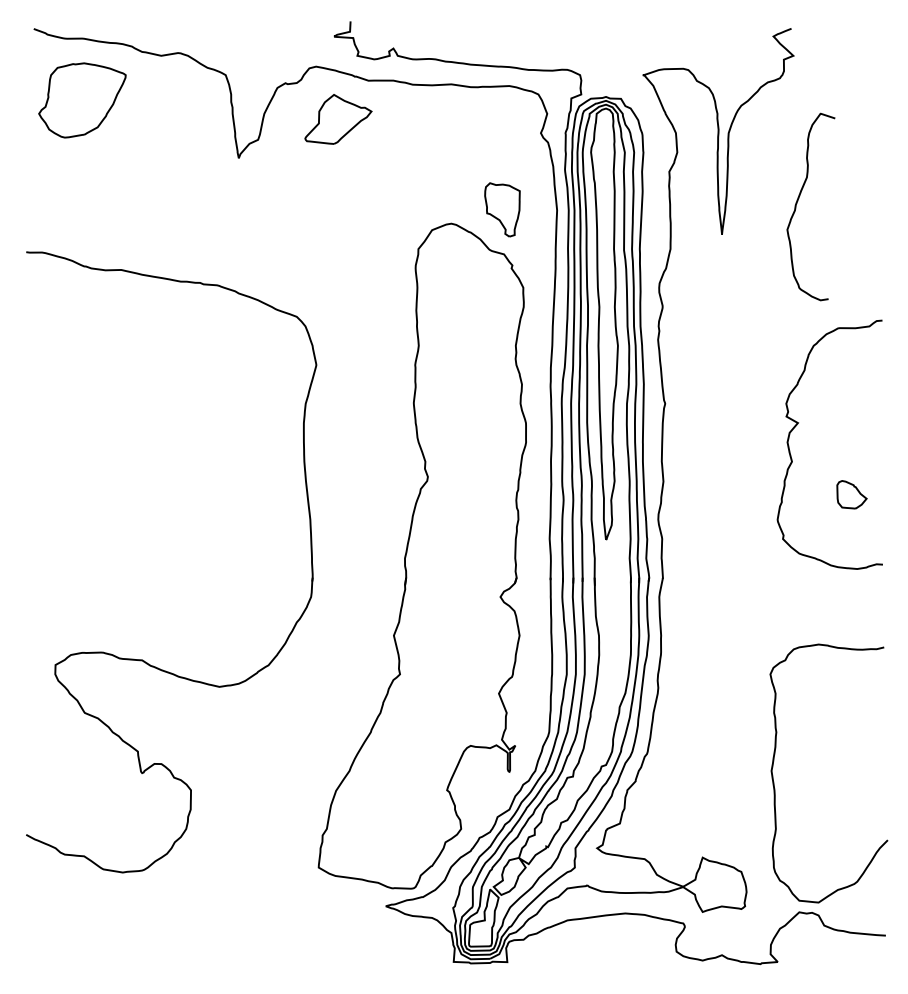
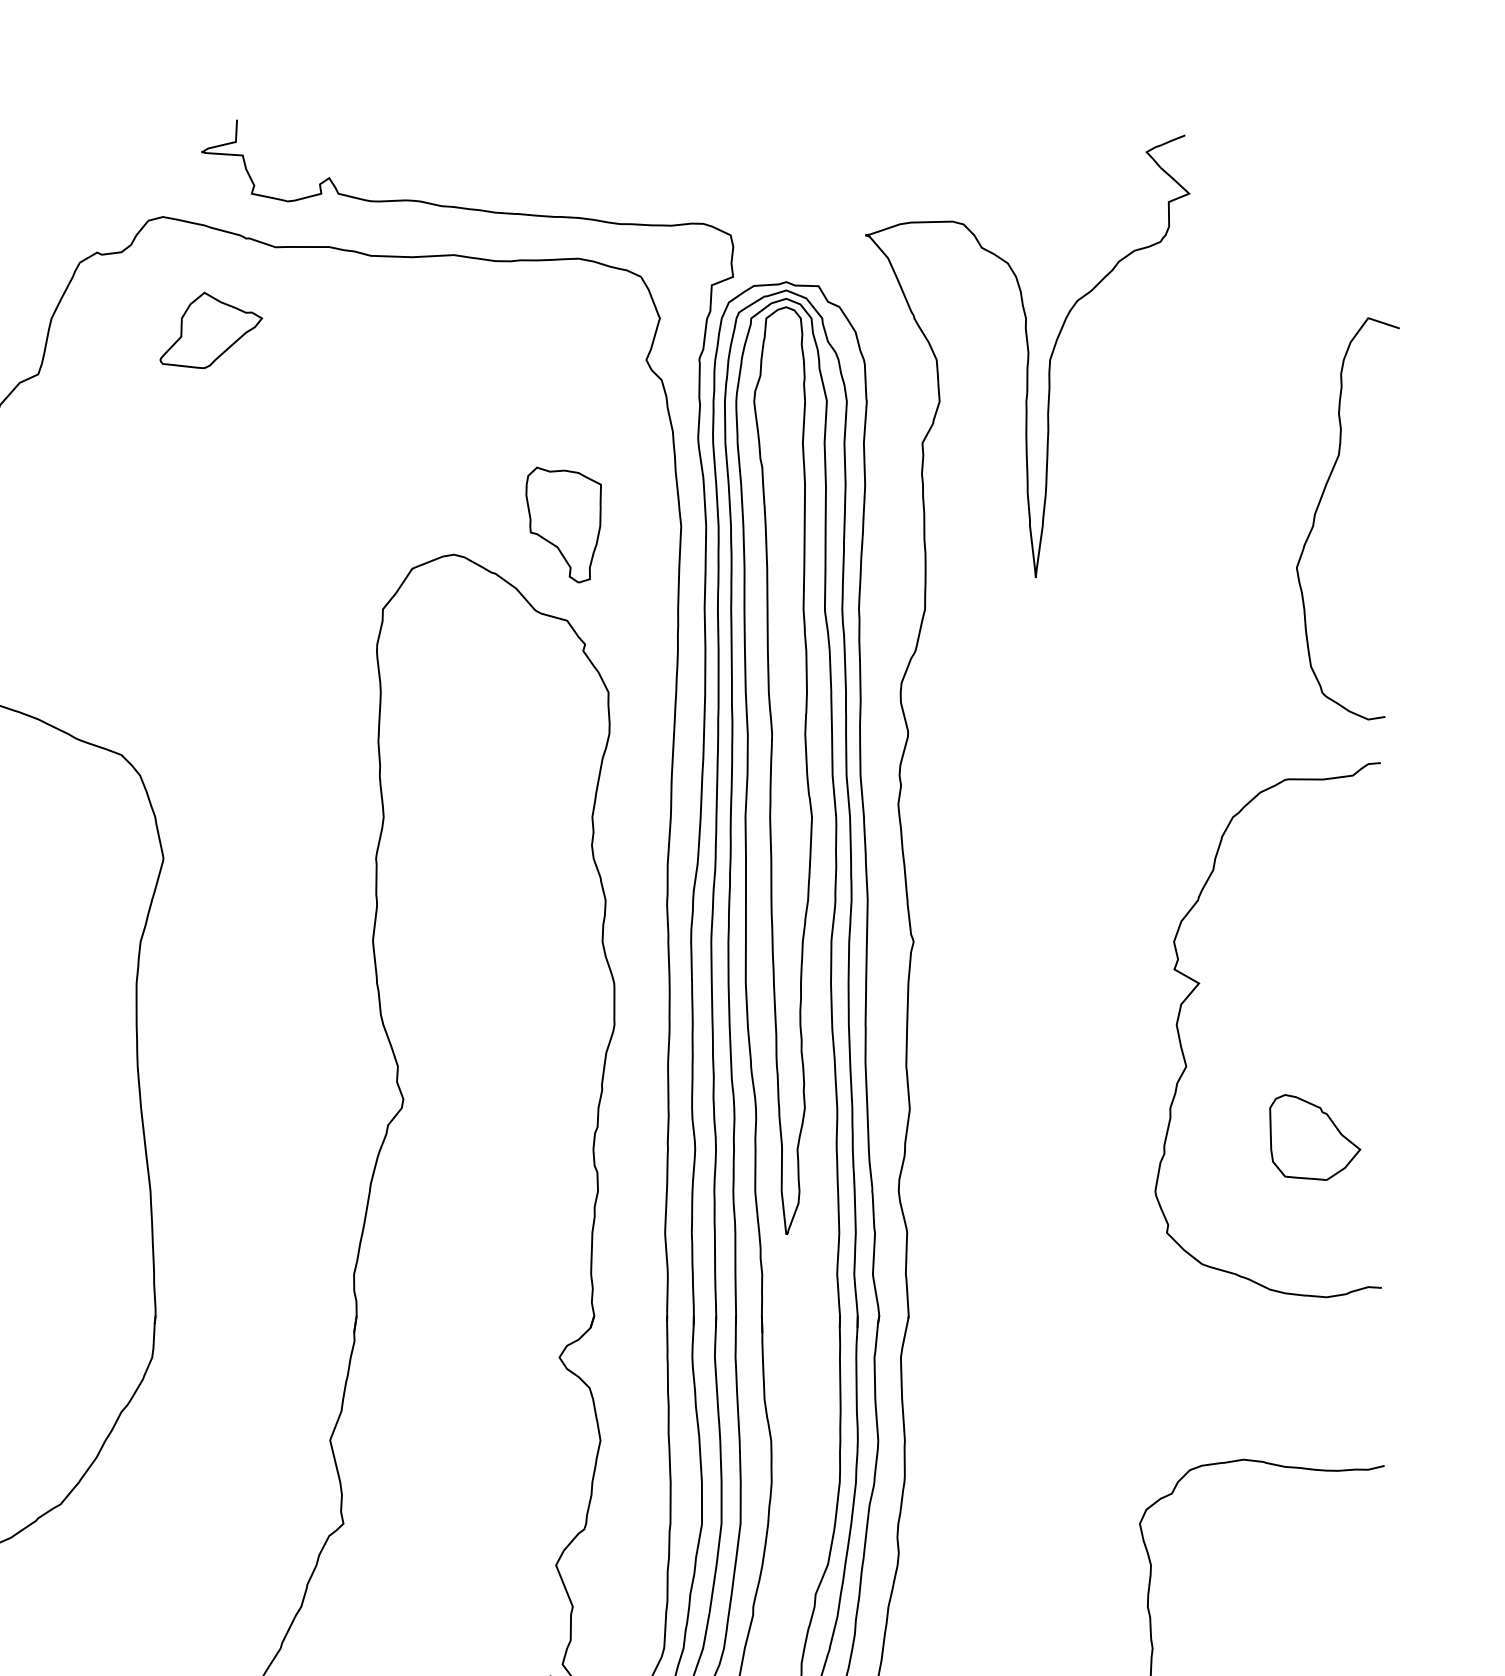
part: (338, 119) -> (211, 330), size x0.71
curve: (798, 201) -> (1320, 506), moved
part: (851, 494) -> (1314, 1137), size x1.43

